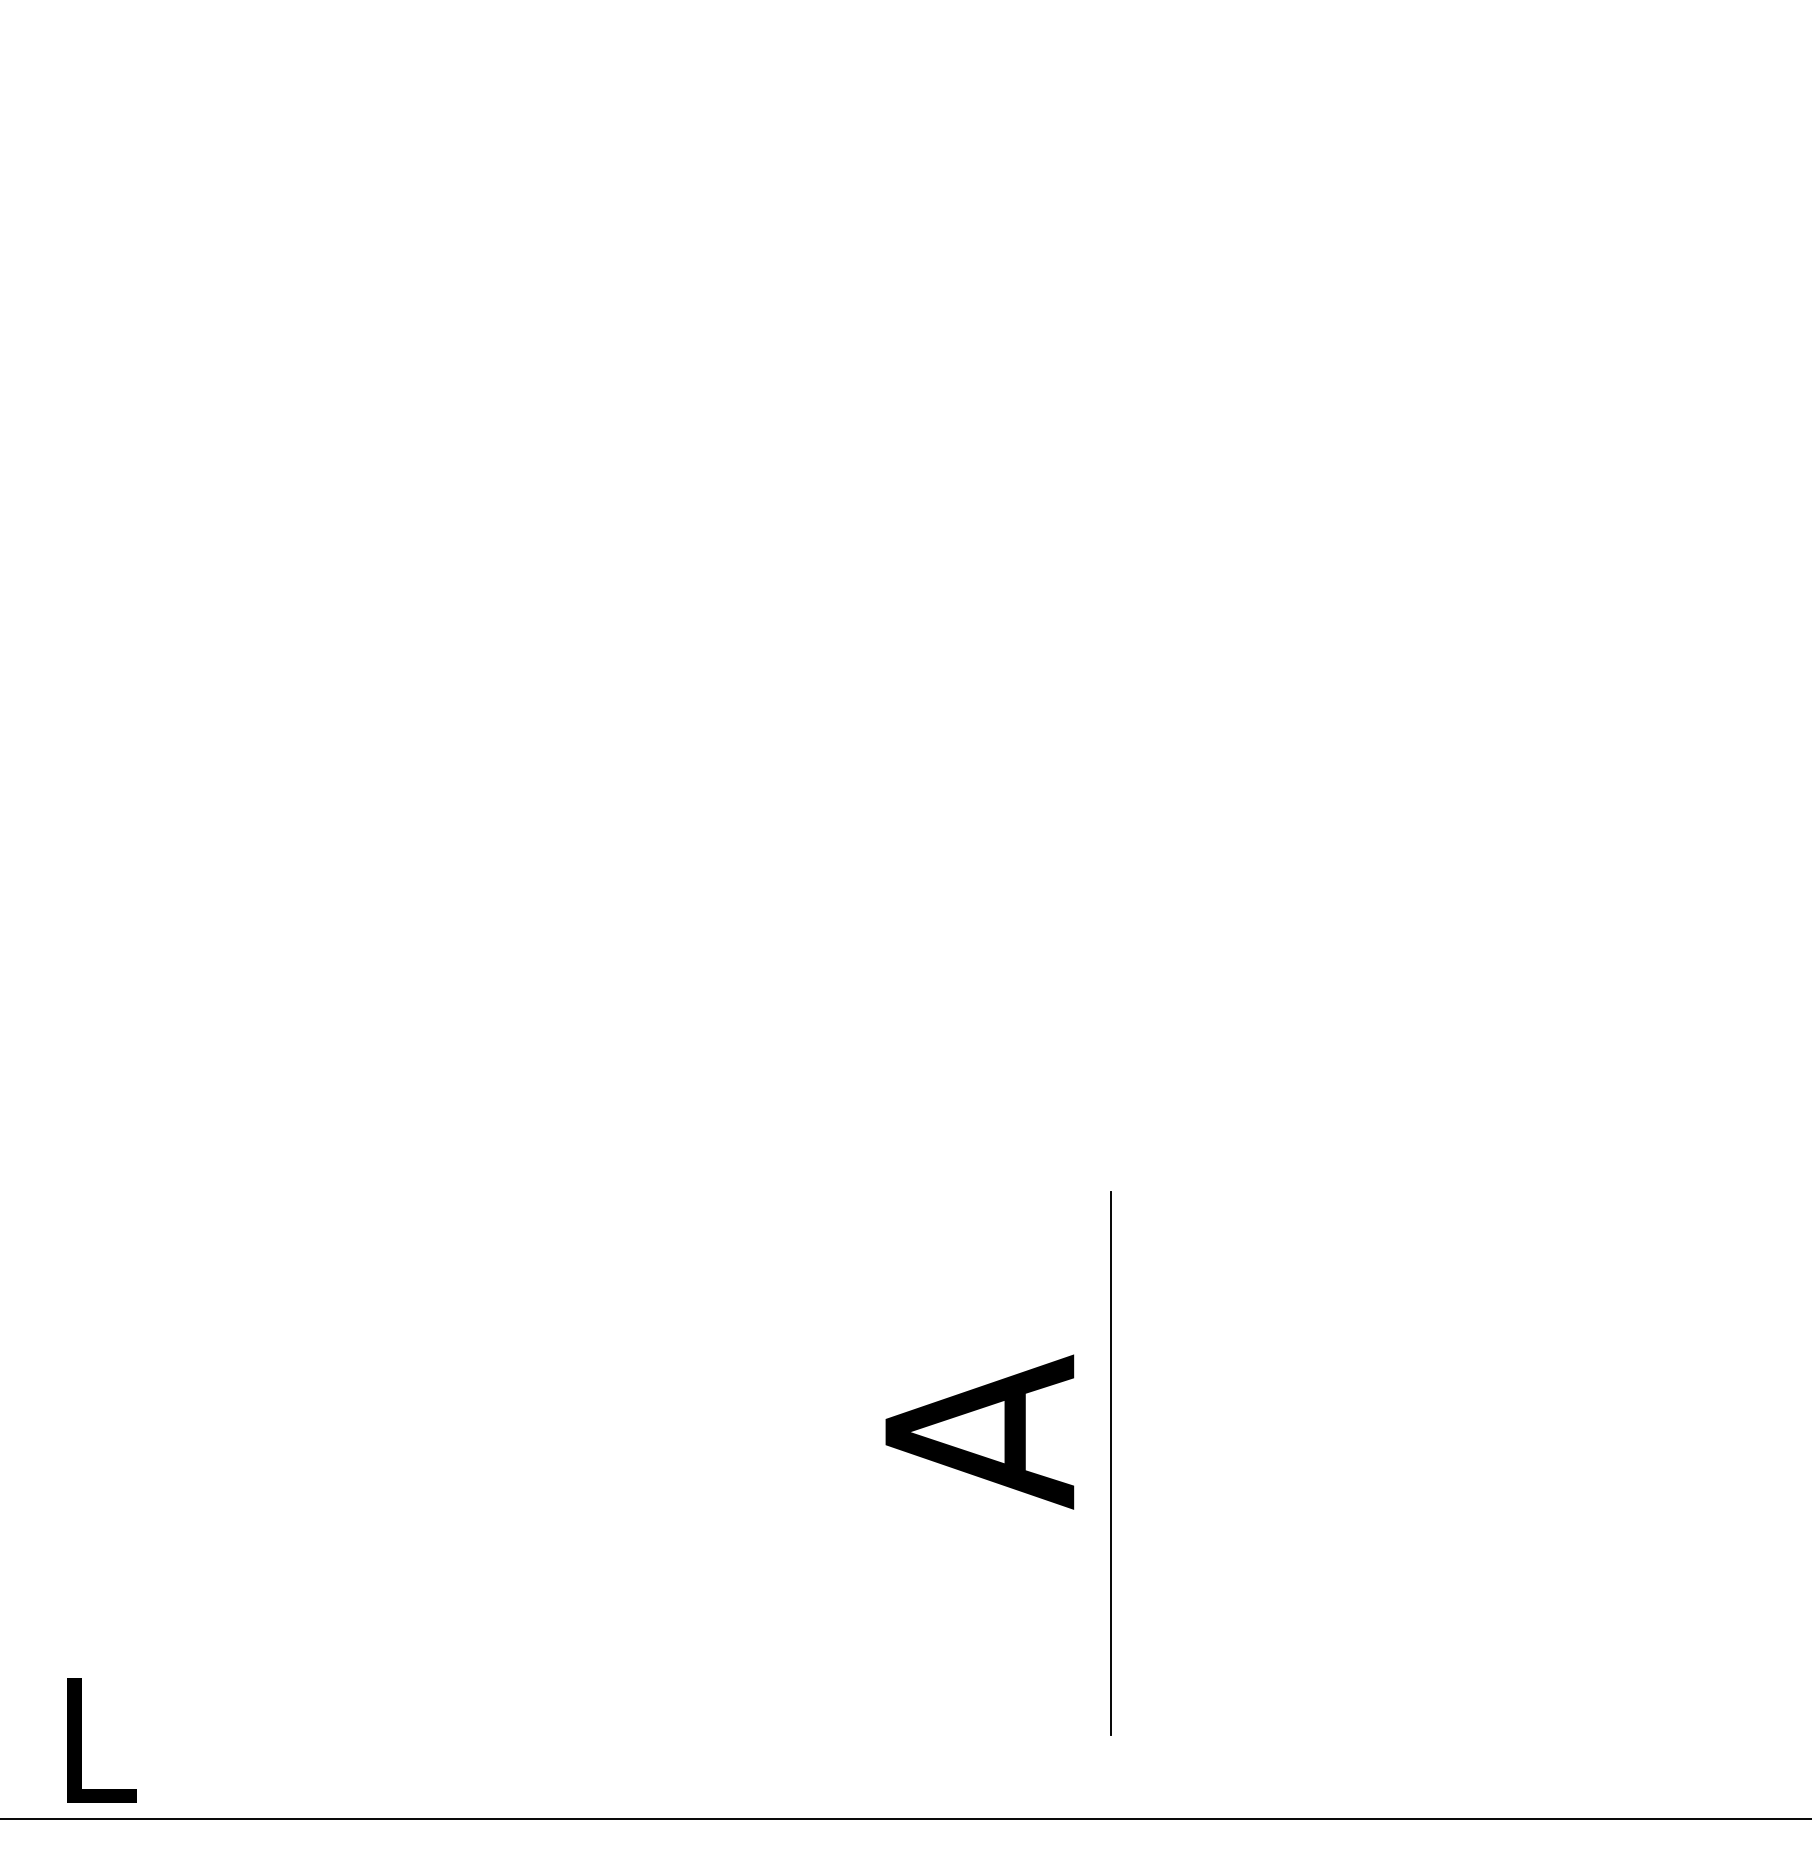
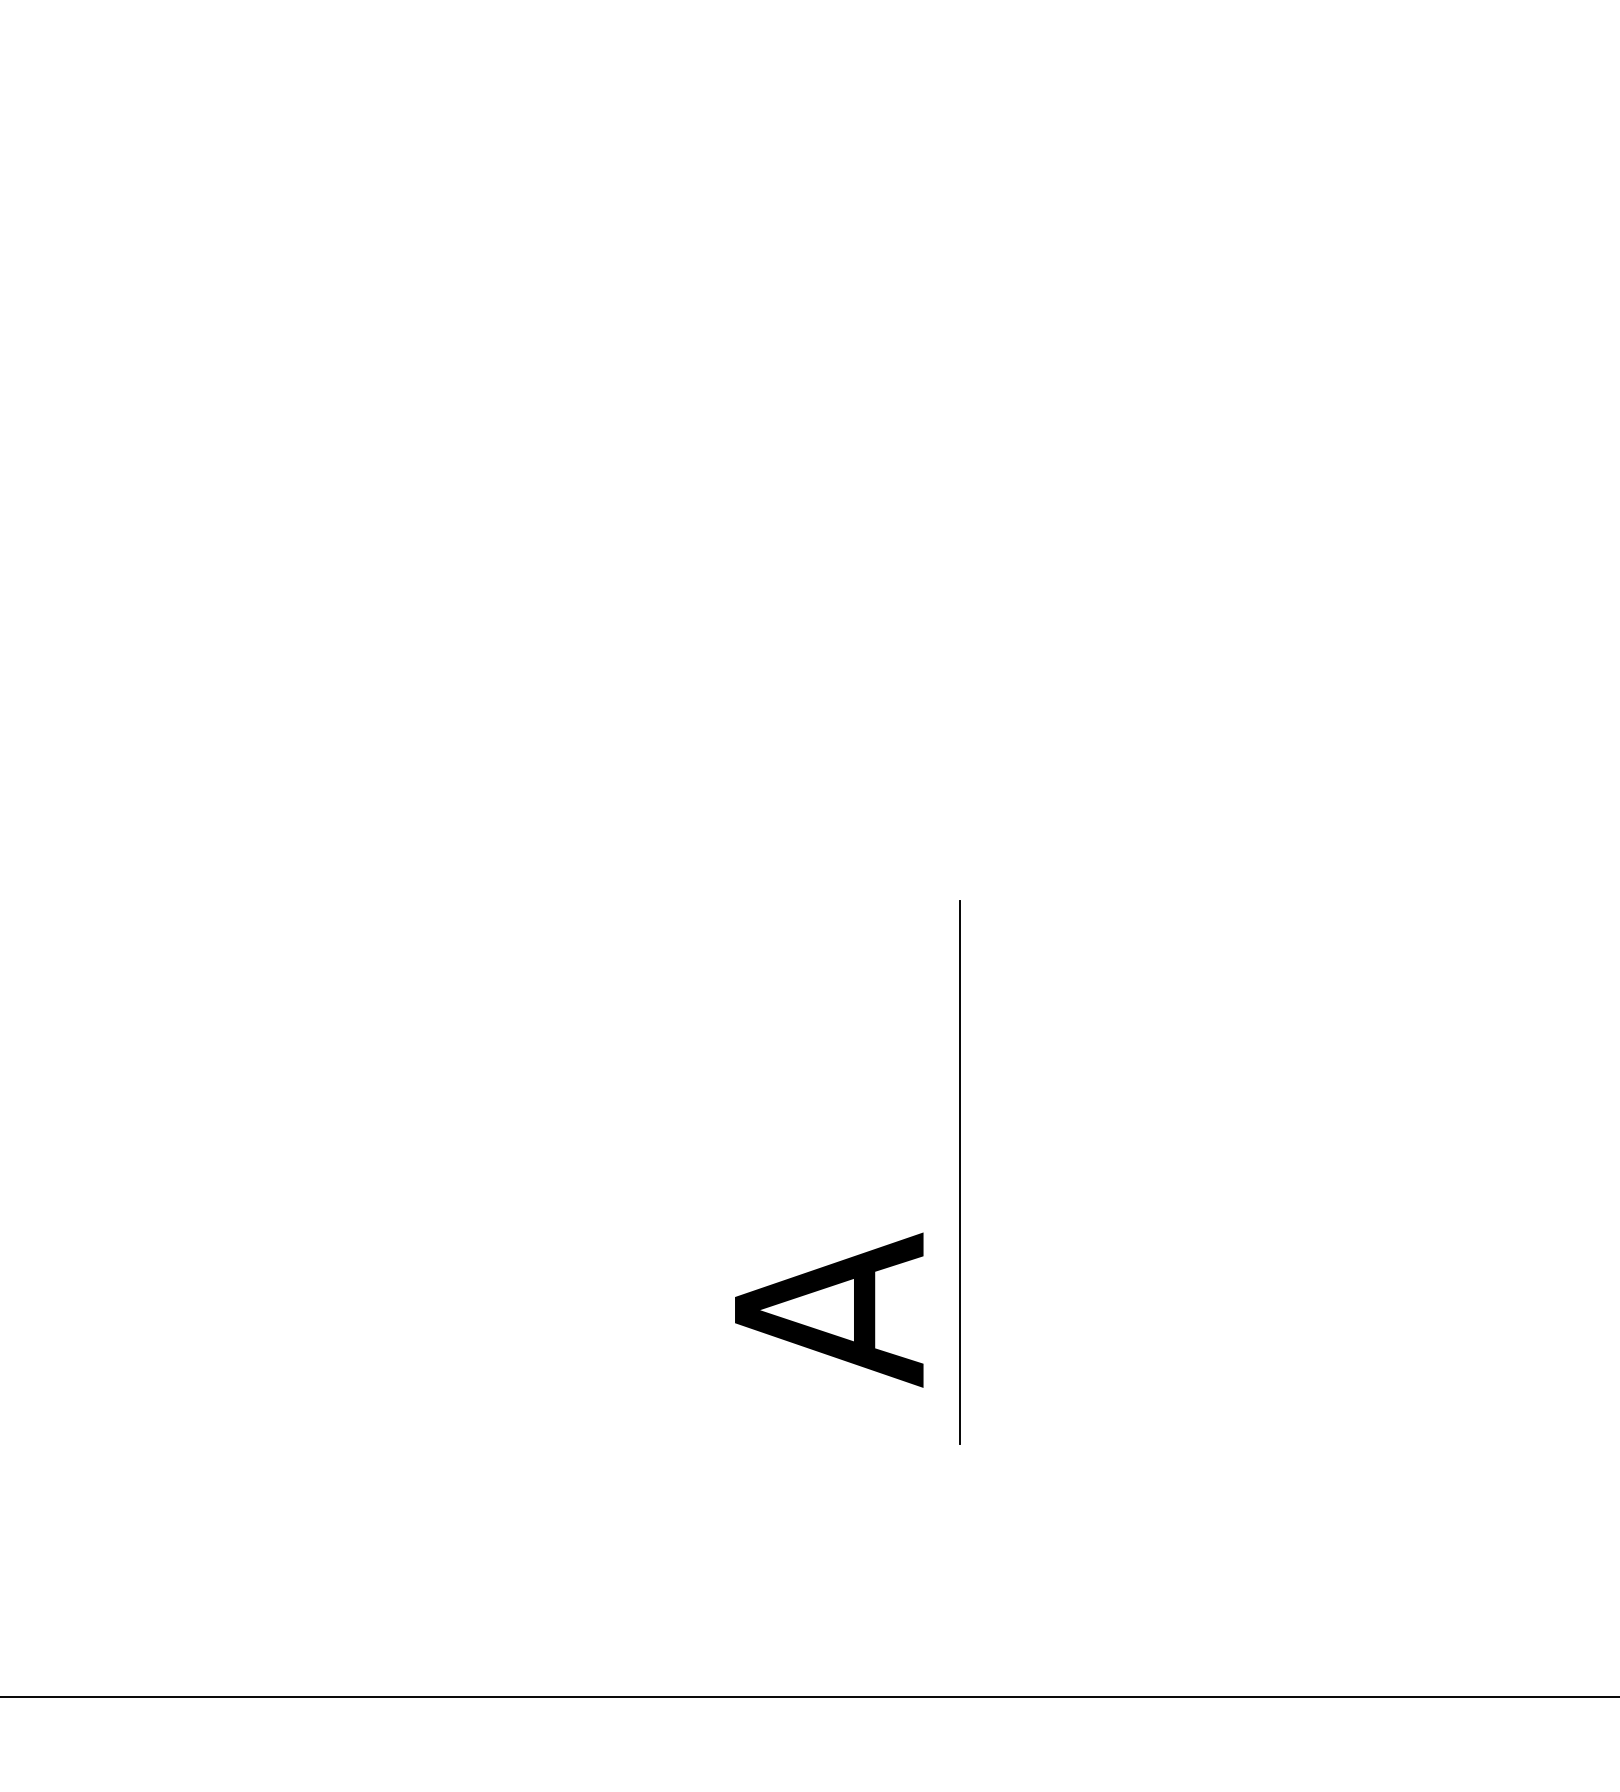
line: (1110, 1463) -> (959, 1172), moved

